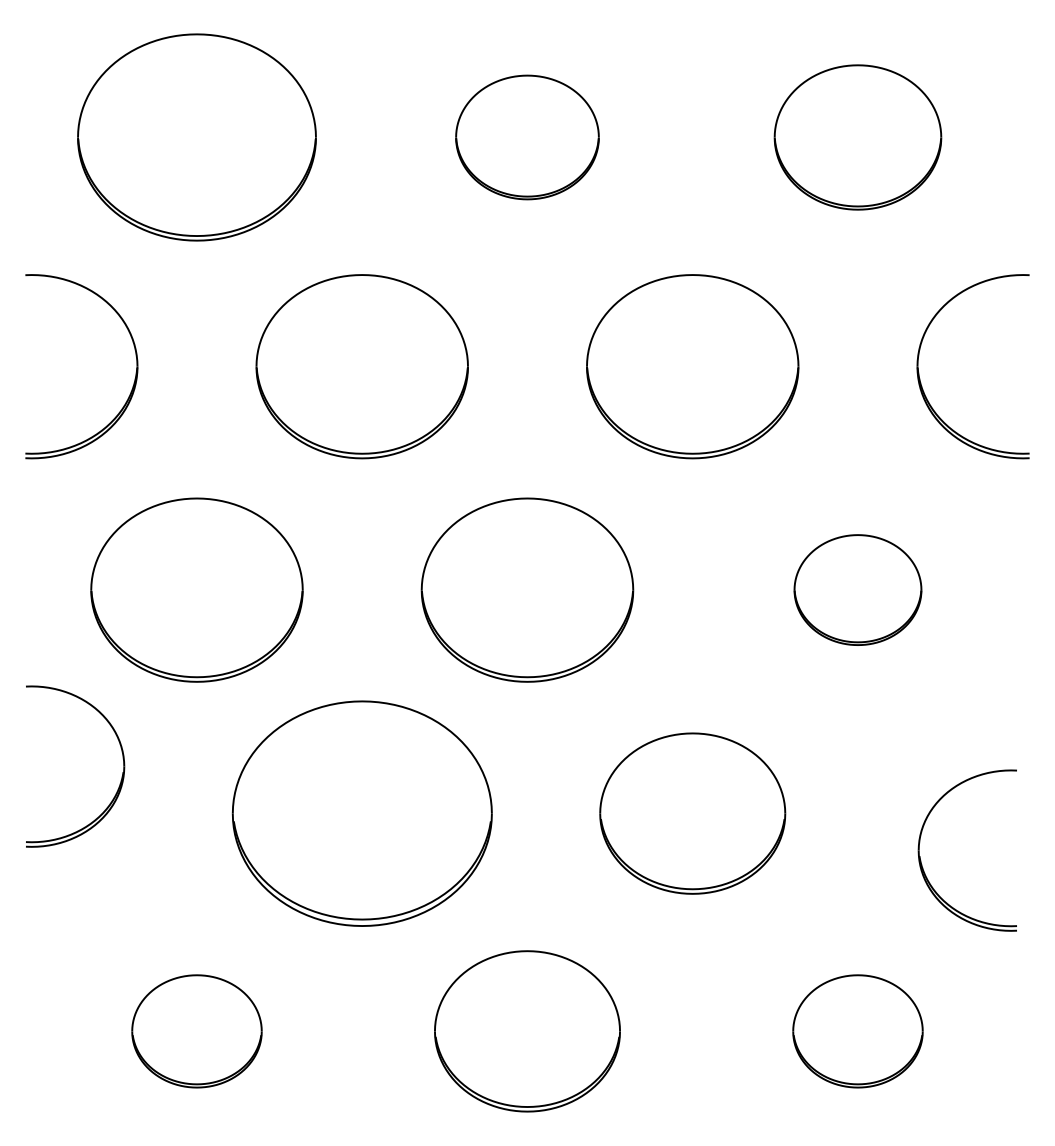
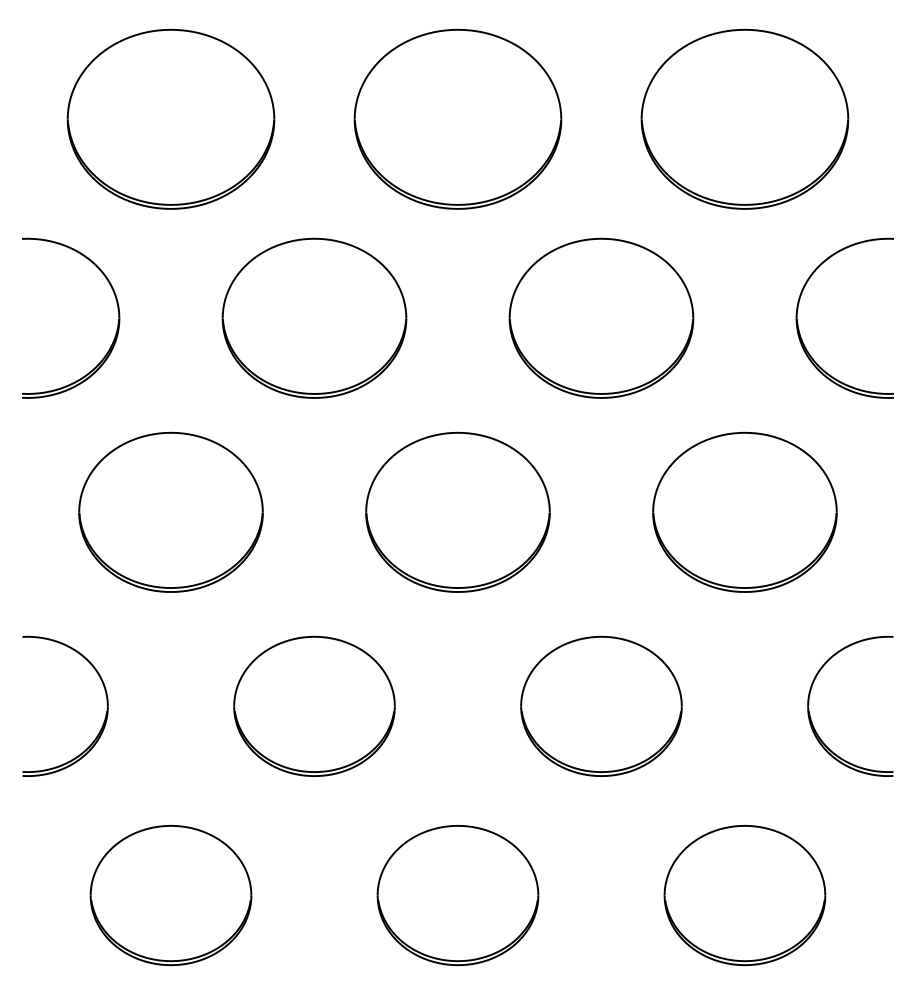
part: (527, 137) -> (458, 119), size x1.67
part: (857, 137) -> (744, 119), size x1.43
part: (857, 589) -> (744, 511), size x1.67
part: (121, 776) -> (105, 715), moved
part: (361, 813) -> (313, 706), size x0.71
part: (921, 860) -> (810, 715), moved
part: (196, 1031) -> (170, 895), size x1.43
part: (857, 1031) -> (744, 895), size x1.43

